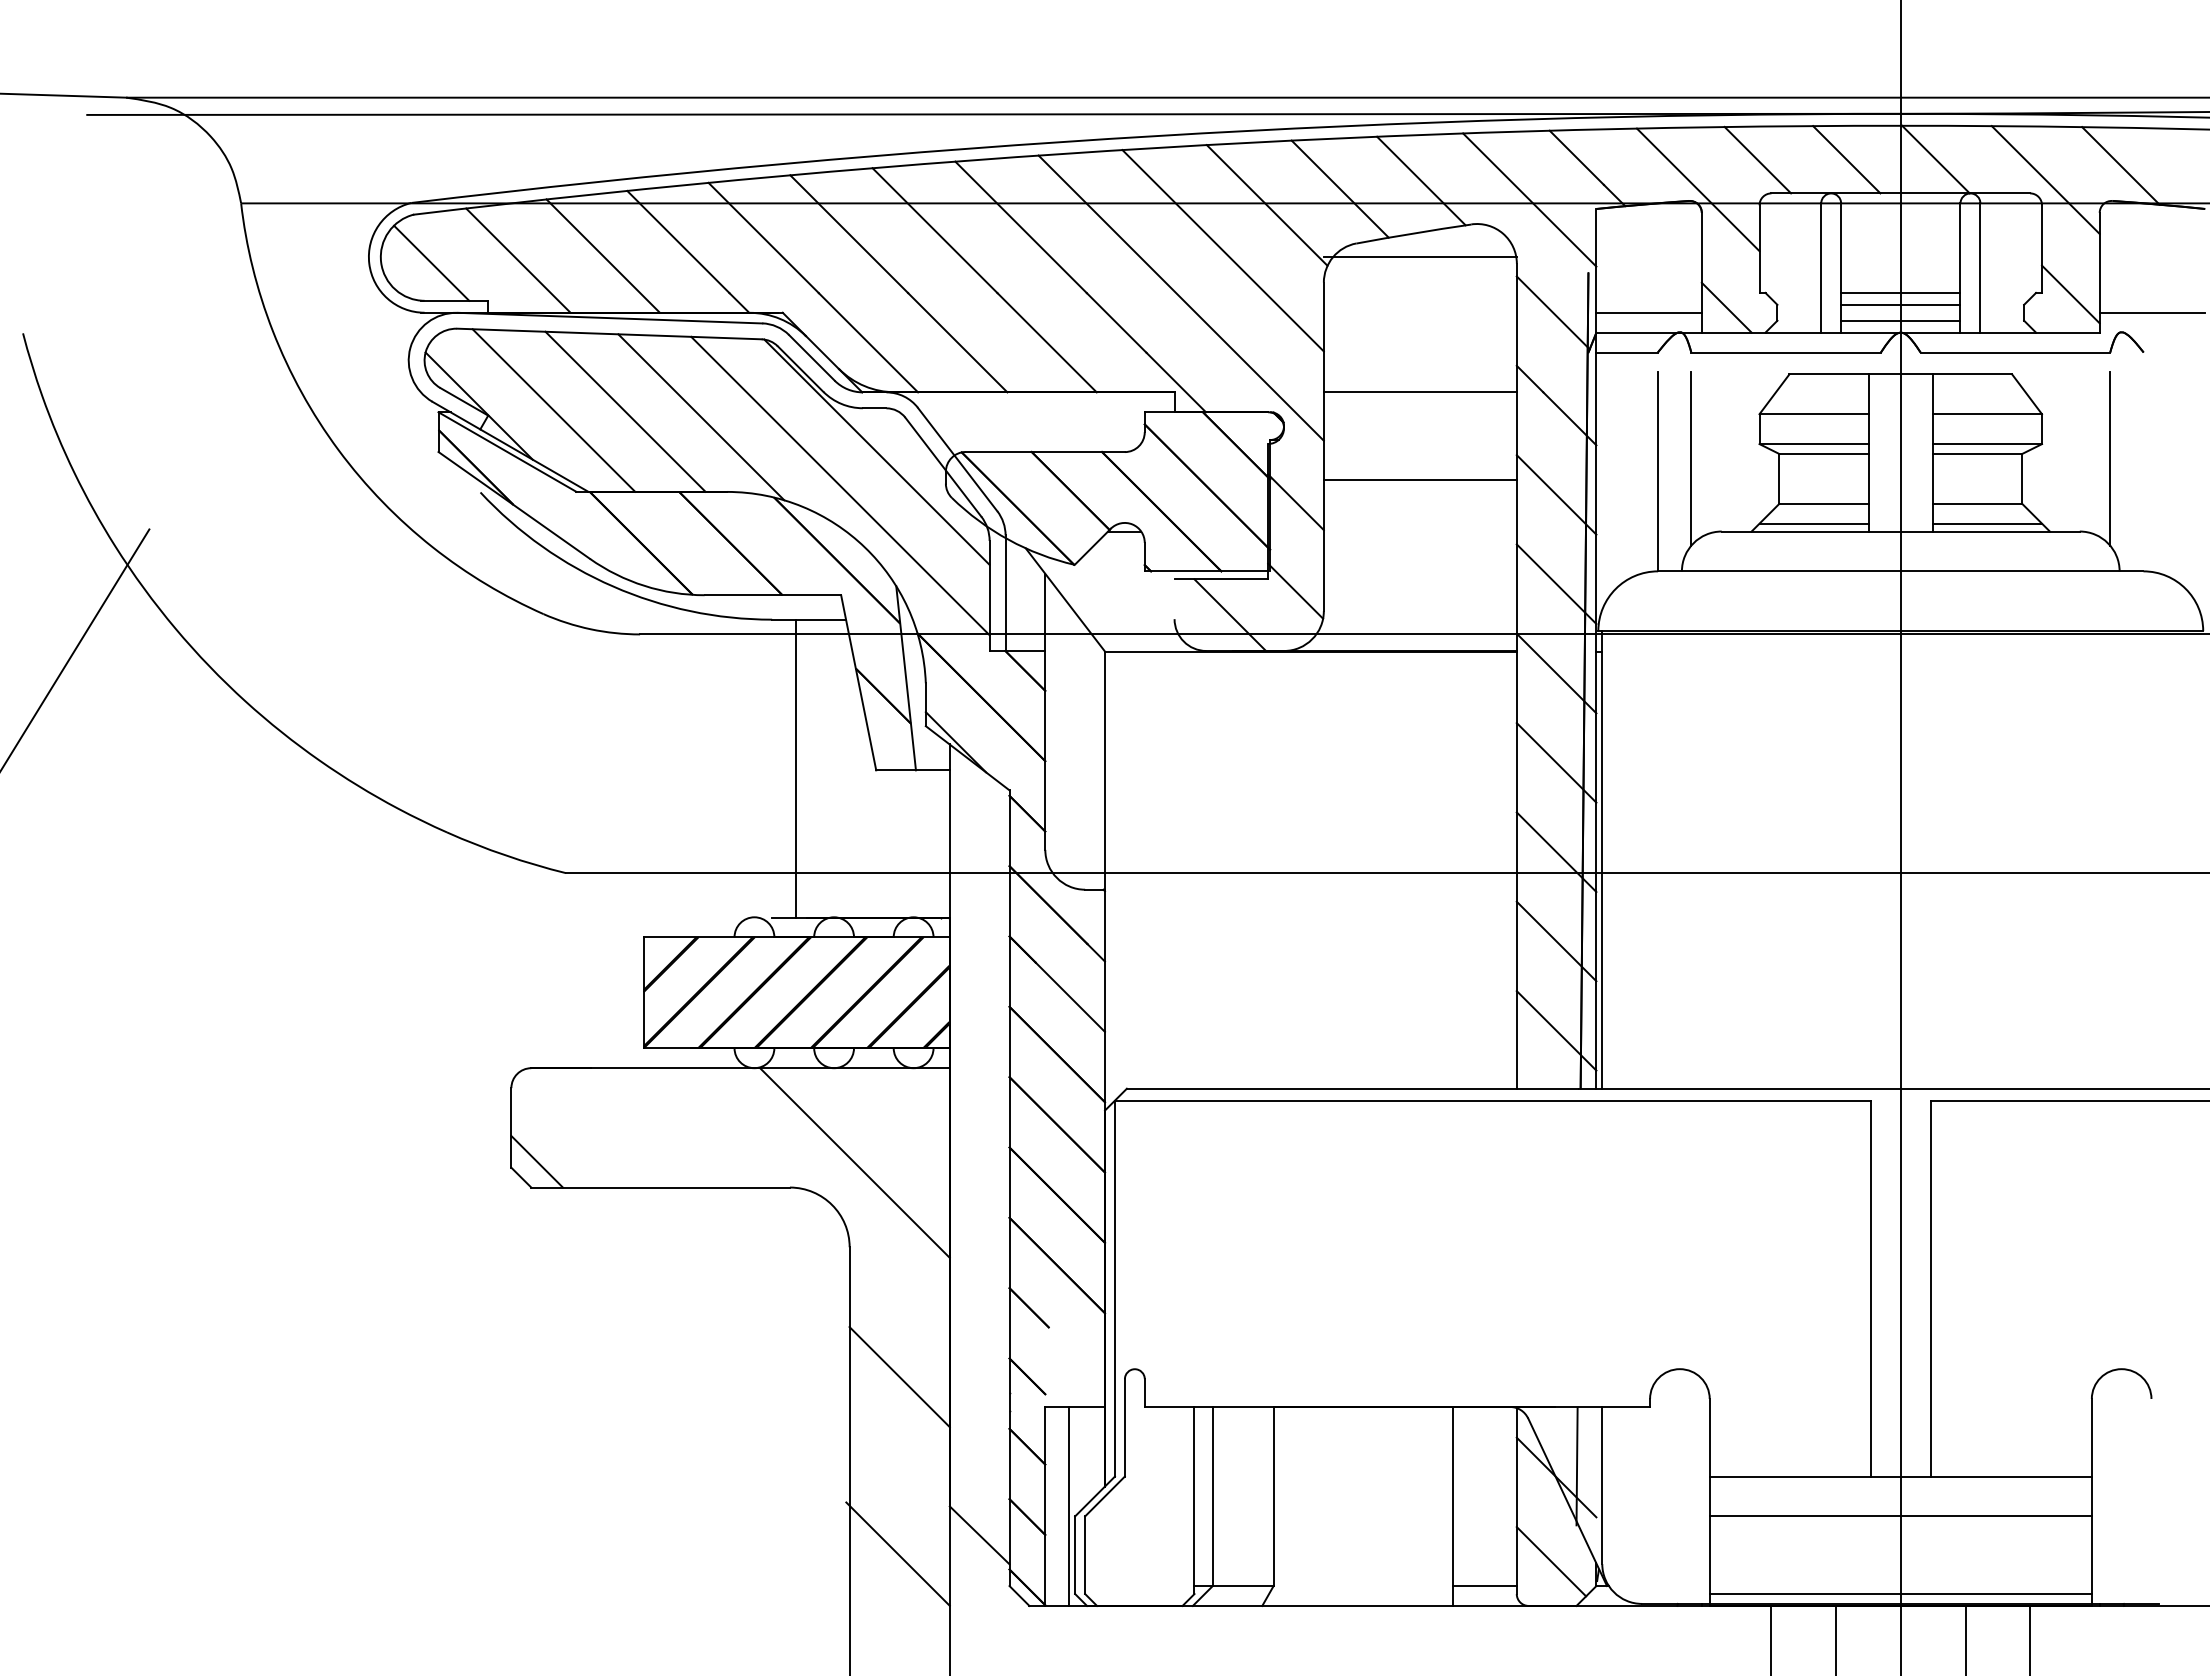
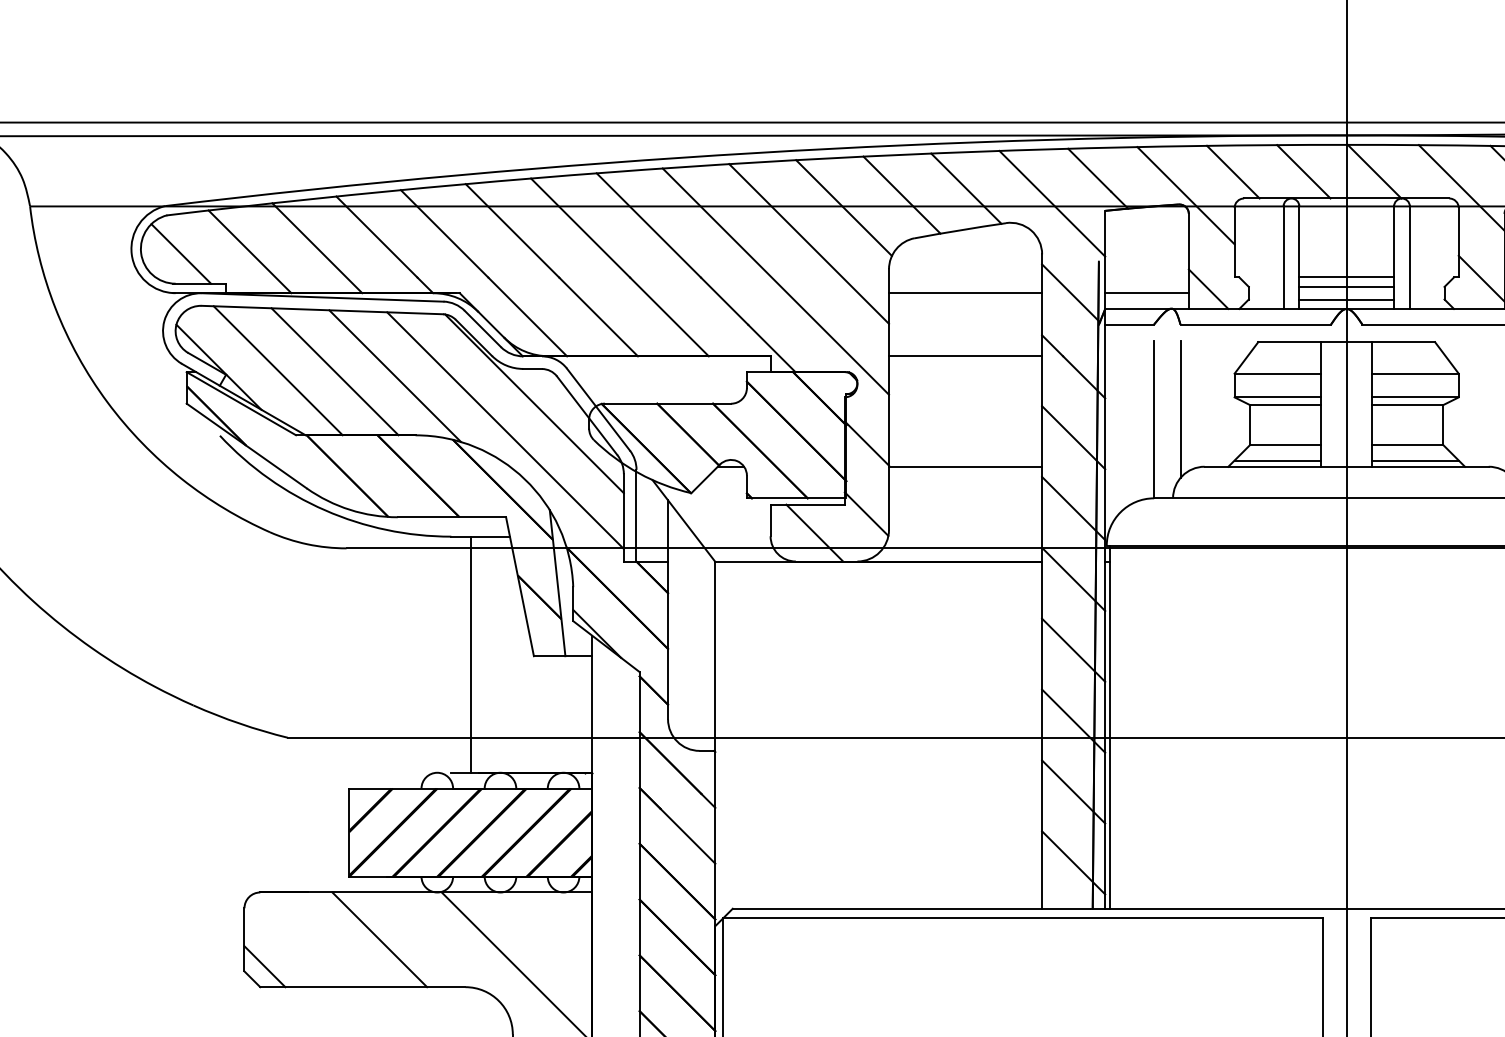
line: (1419, 256) -> (964, 292), moved
line: (1419, 479) -> (964, 466), moved
line: (1174, 599) -> (770, 520), added
line: (681, 1127) -> (379, 939), added

